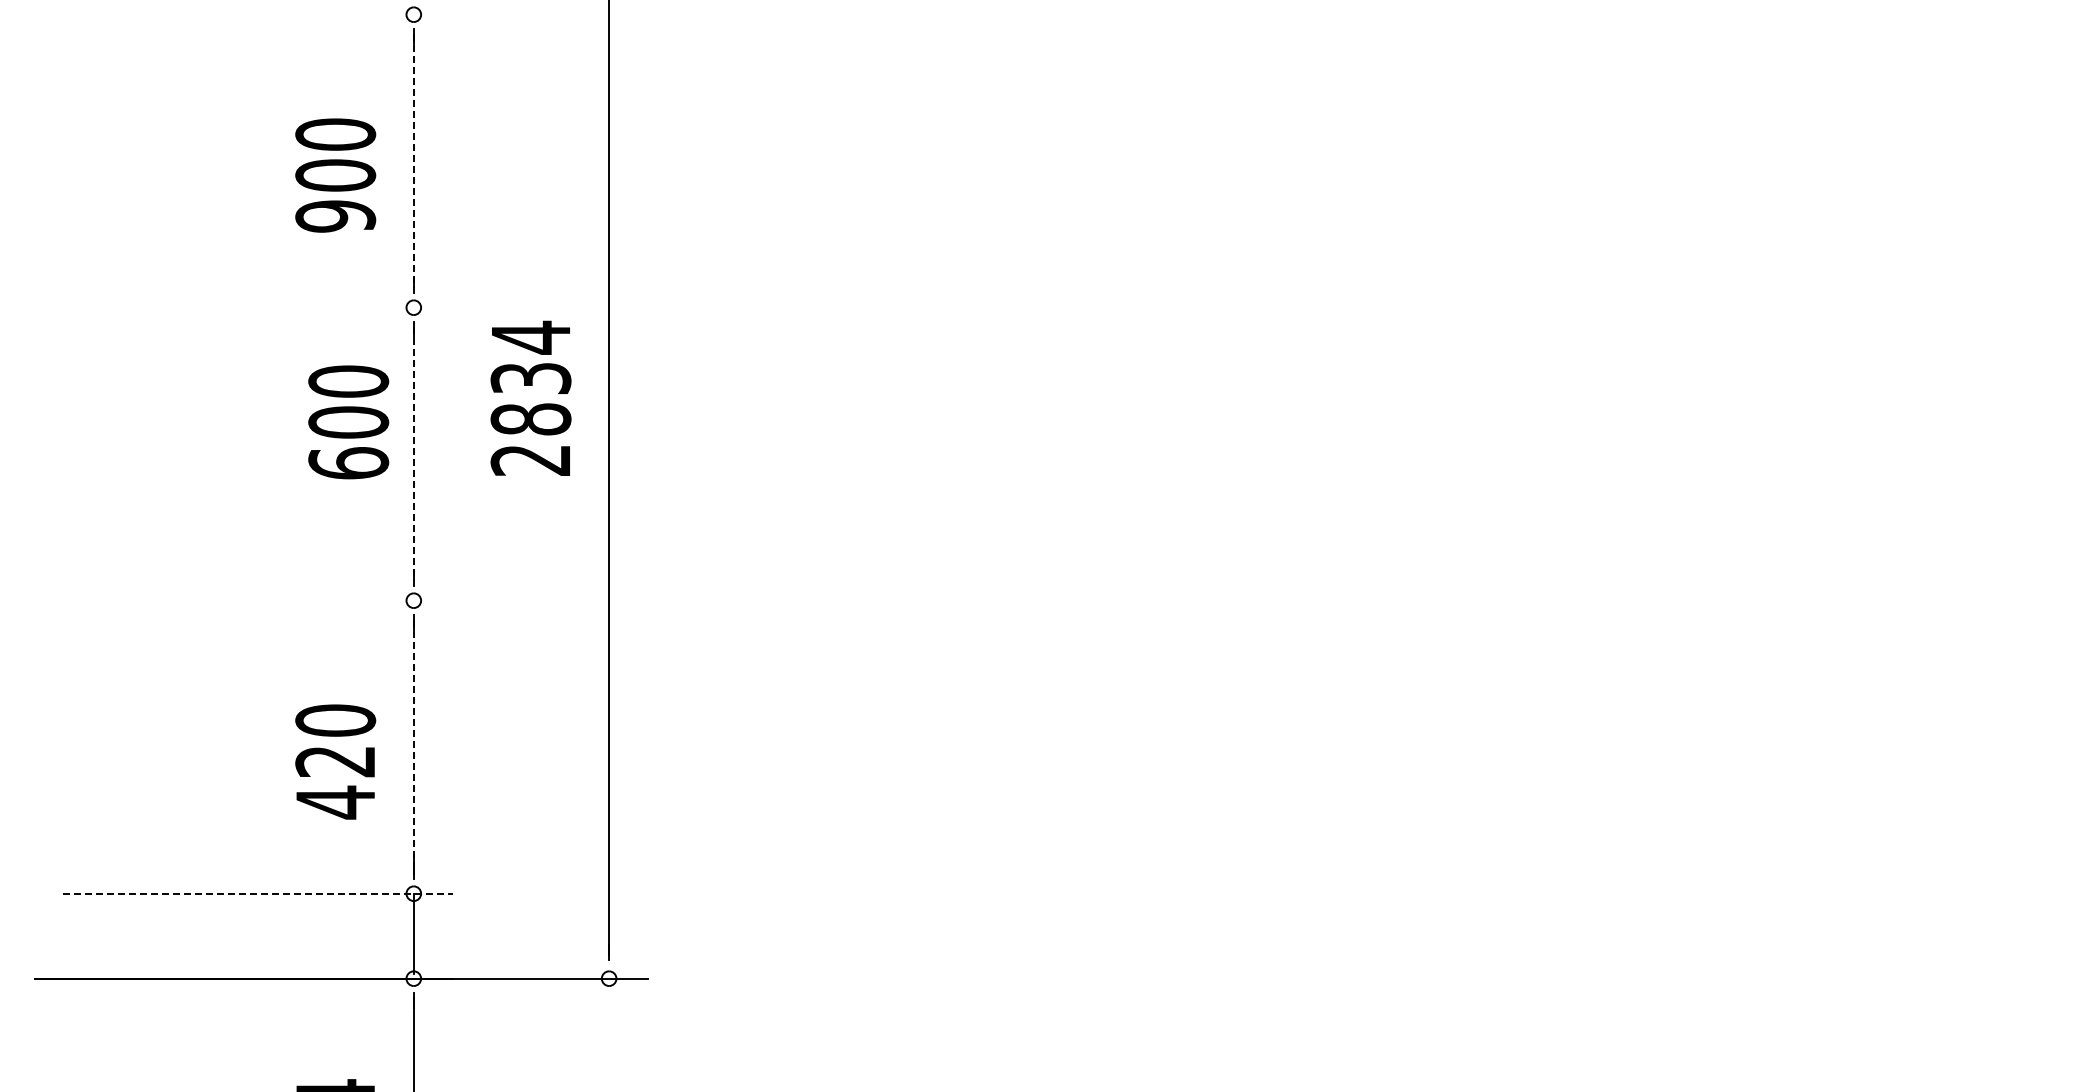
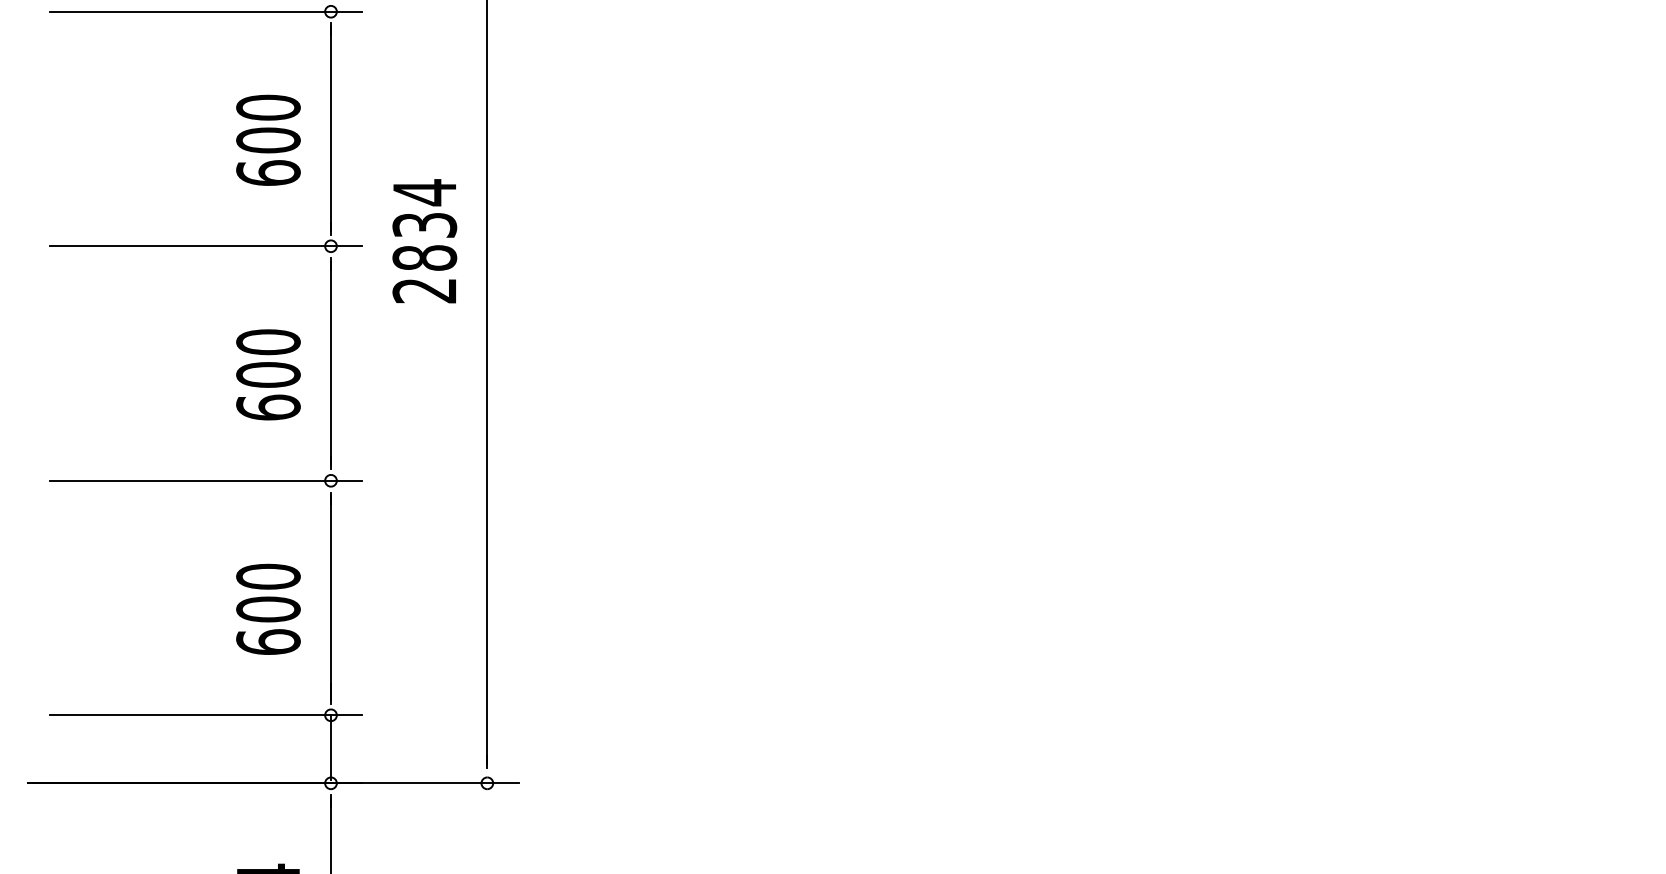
line: (257, 14) -> (205, 11), added
line: (413, 161) -> (330, 129), dashed -> solid
text: (335, 216) -> (268, 173), 900 -> 600
line: (257, 307) -> (205, 246), added
text: (530, 397) -> (424, 240), moved
text: (348, 422) -> (268, 374), moved
line: (413, 454) -> (330, 363), dashed -> solid
line: (257, 600) -> (205, 480), added
line: (413, 747) -> (330, 598), dashed -> solid
text: (335, 782) -> (268, 626), 420 -> 600
line: (257, 893) -> (205, 715), dashed -> solid

